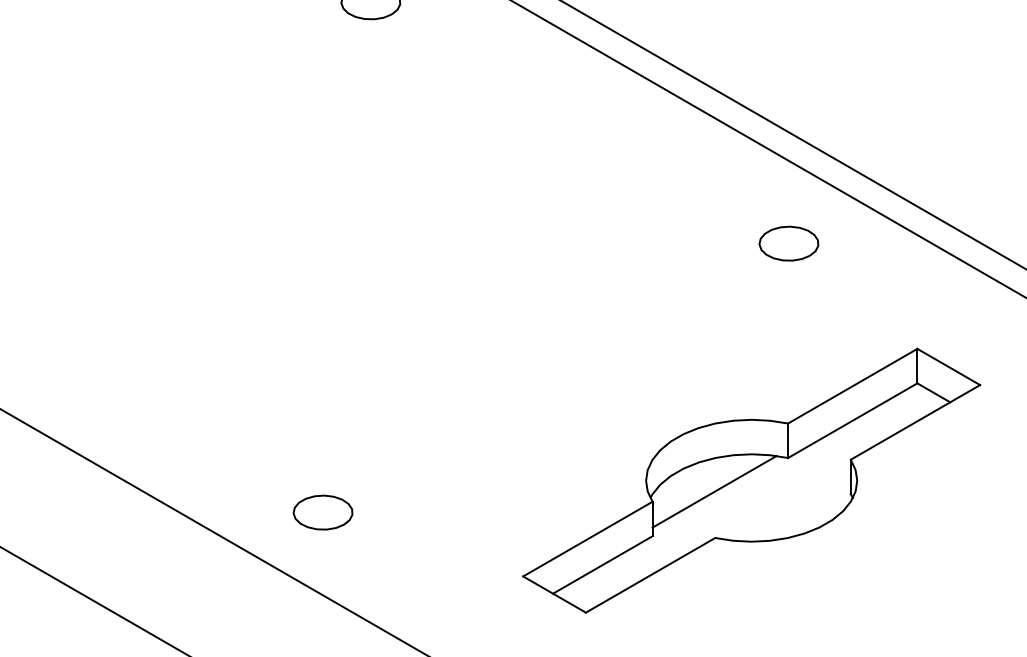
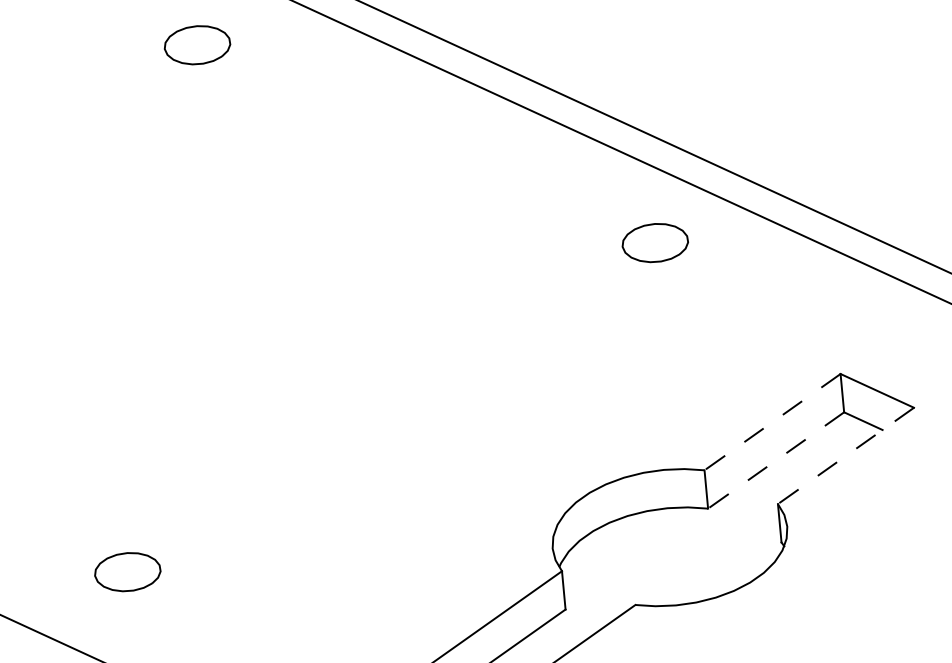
part: (788, 243) -> (654, 242), moved
line: (852, 386) -> (772, 422), solid -> dashed
line: (852, 420) -> (775, 460), solid -> dashed
line: (915, 422) -> (846, 456), solid -> dashed
line: (714, 491) -> (629, 553), removed
part: (322, 512) -> (127, 572), moved

